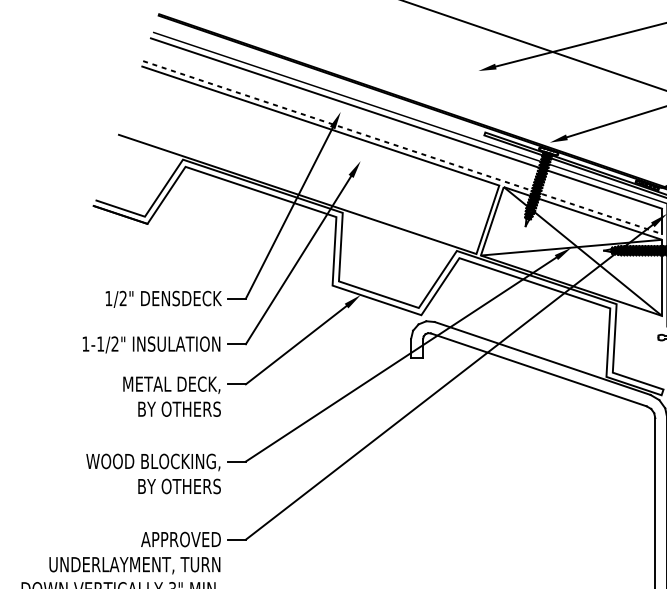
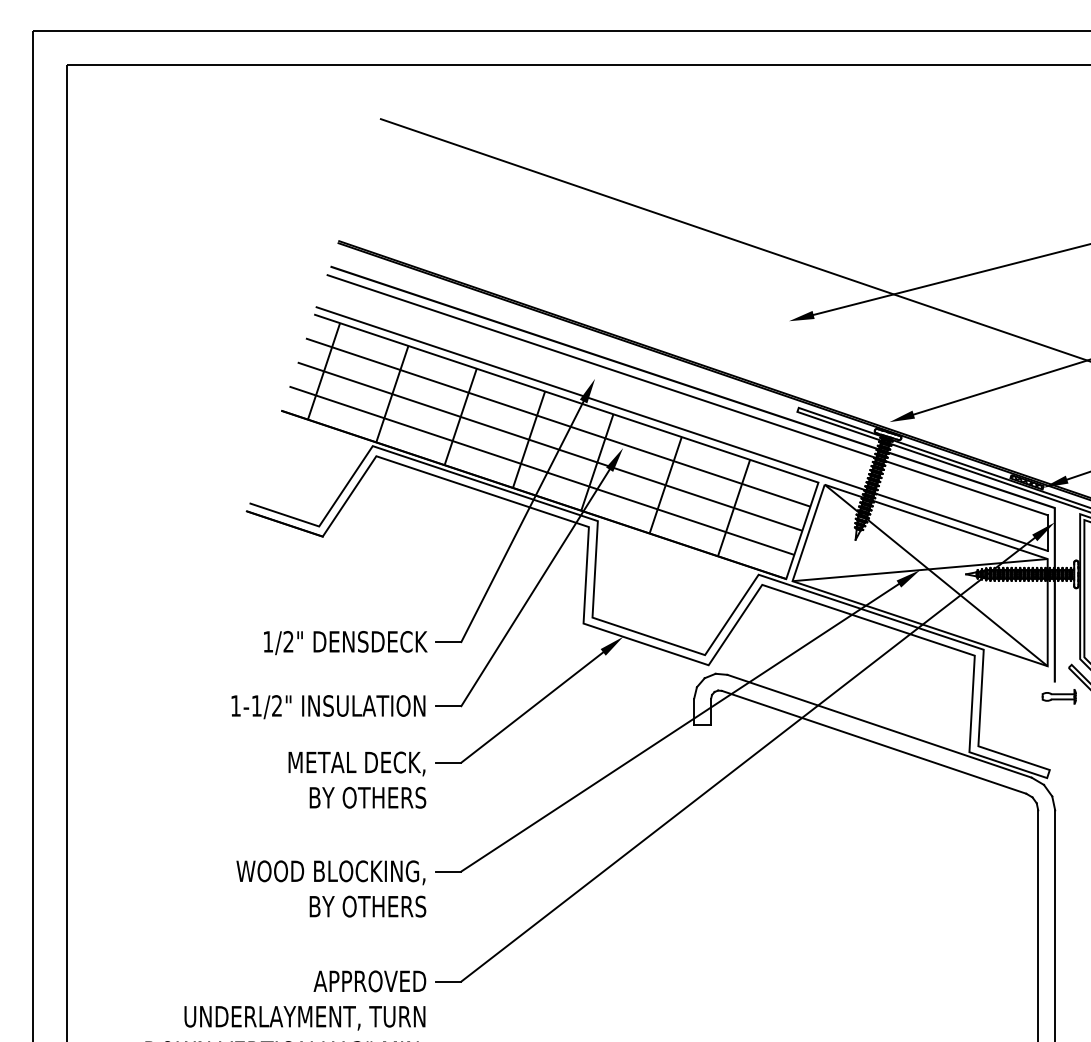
line: (402, 147) -> (682, 429), dashed -> solid
hatch: (305, 163) -> (545, 451), added

